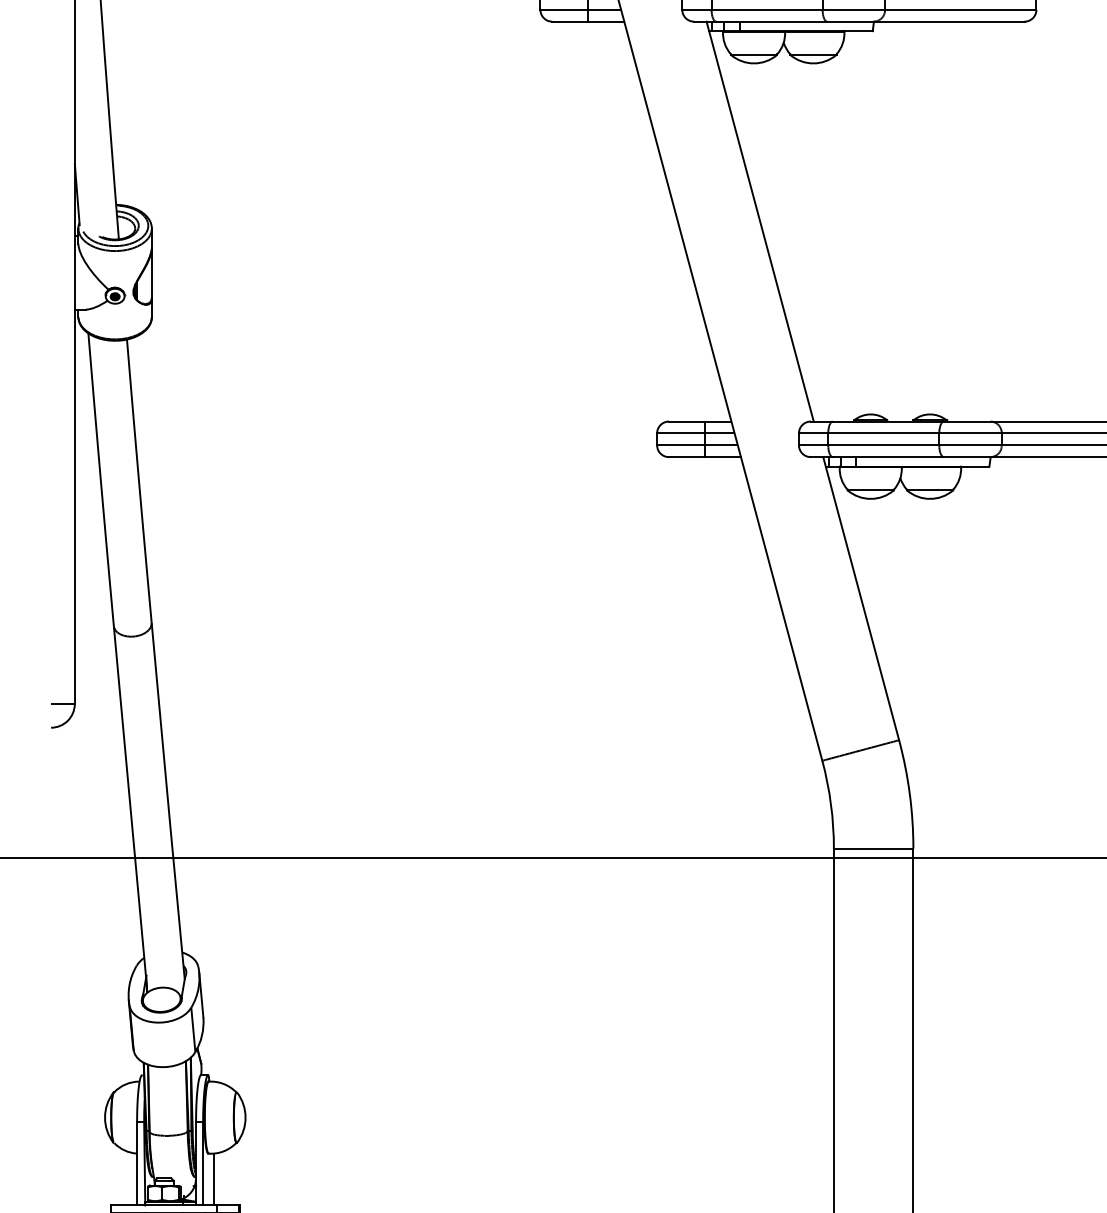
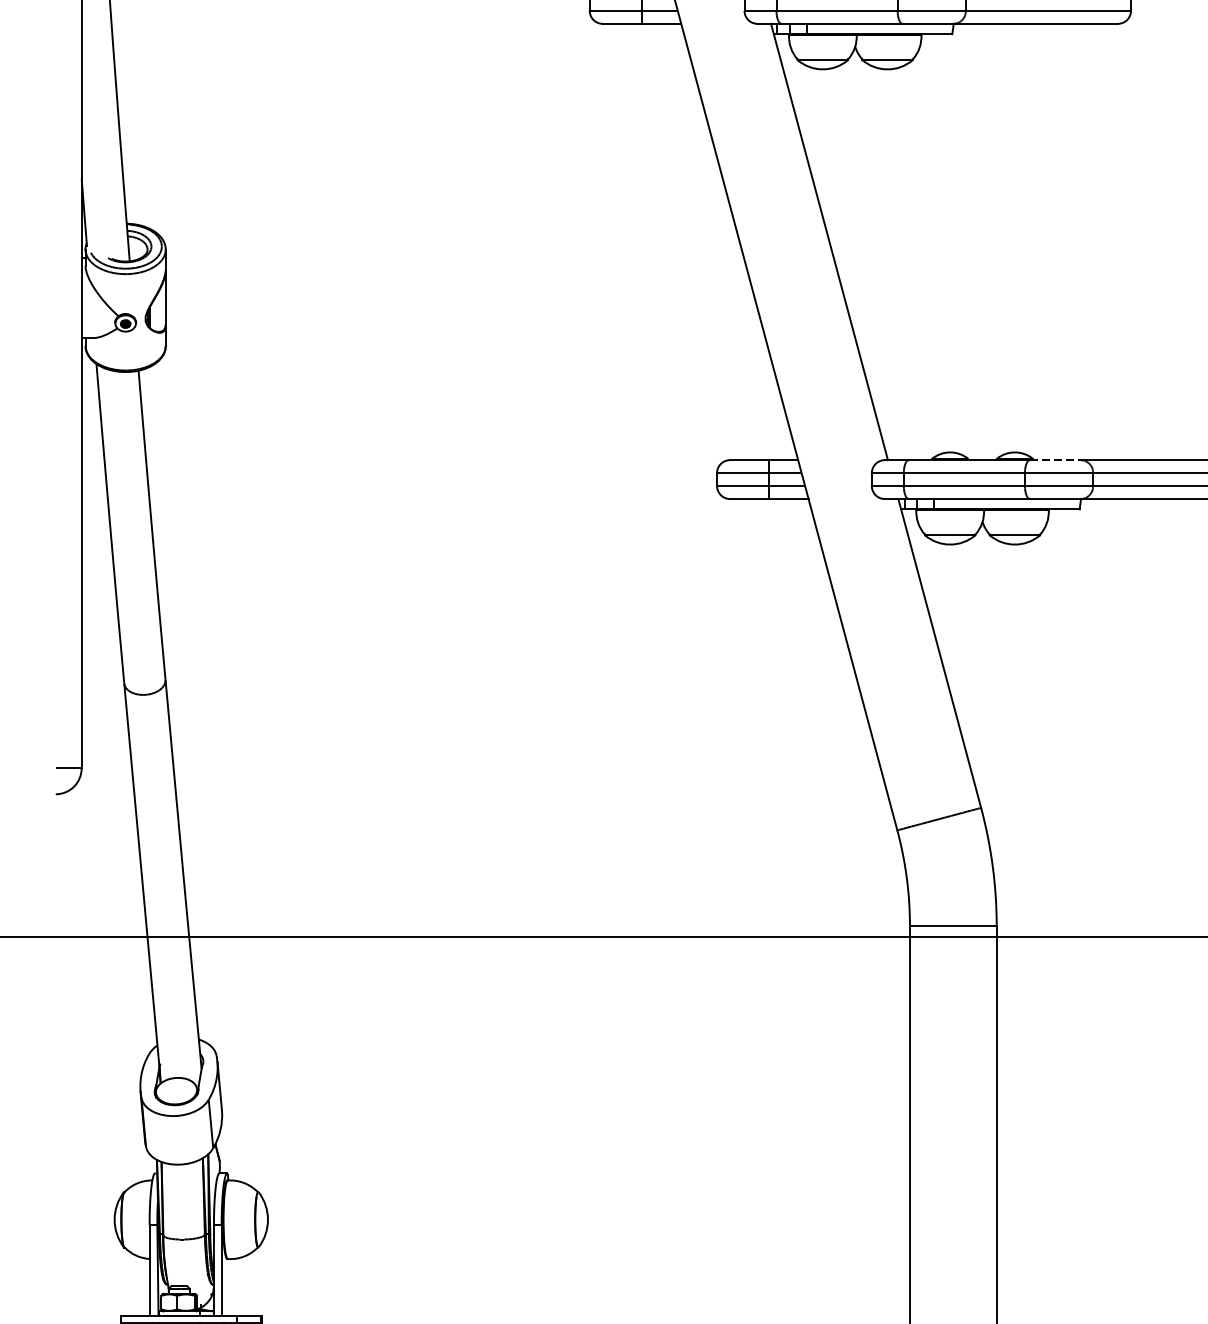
line: (967, 421) -> (1055, 460), solid -> dashed
line: (213, 1179) -> (232, 1287), removed

